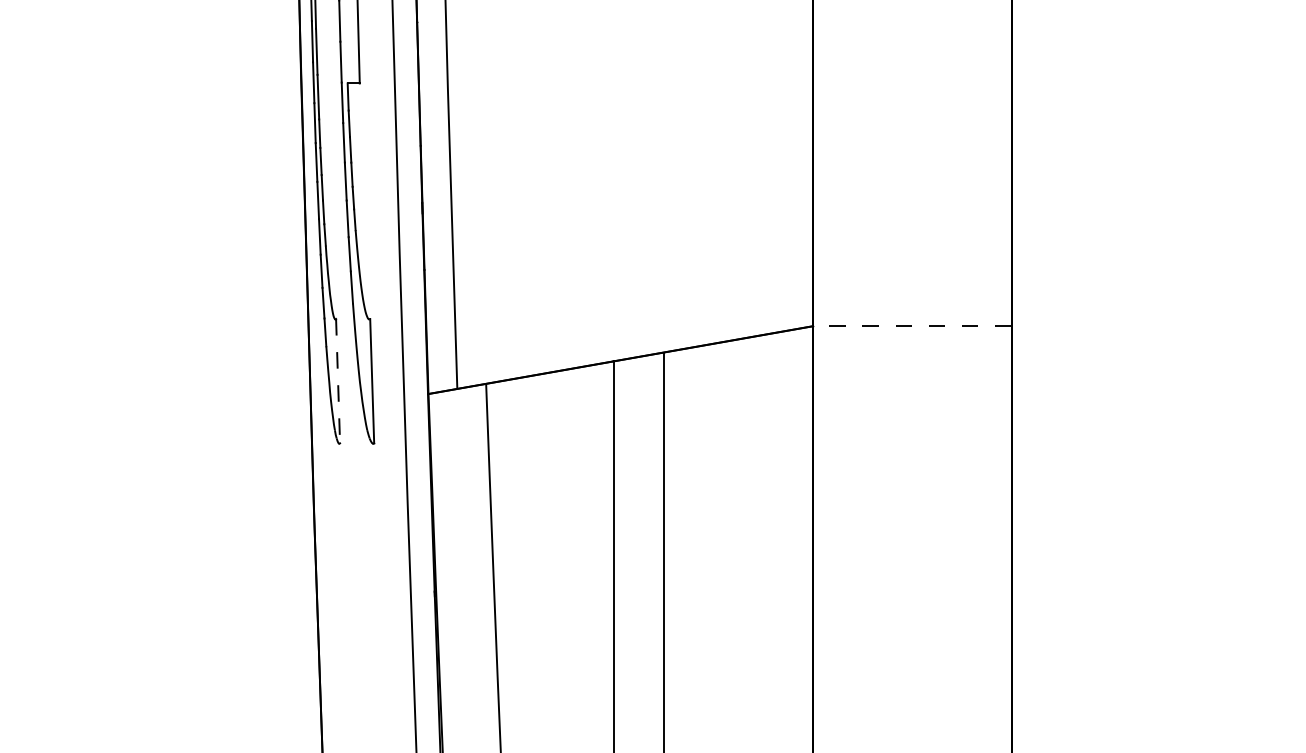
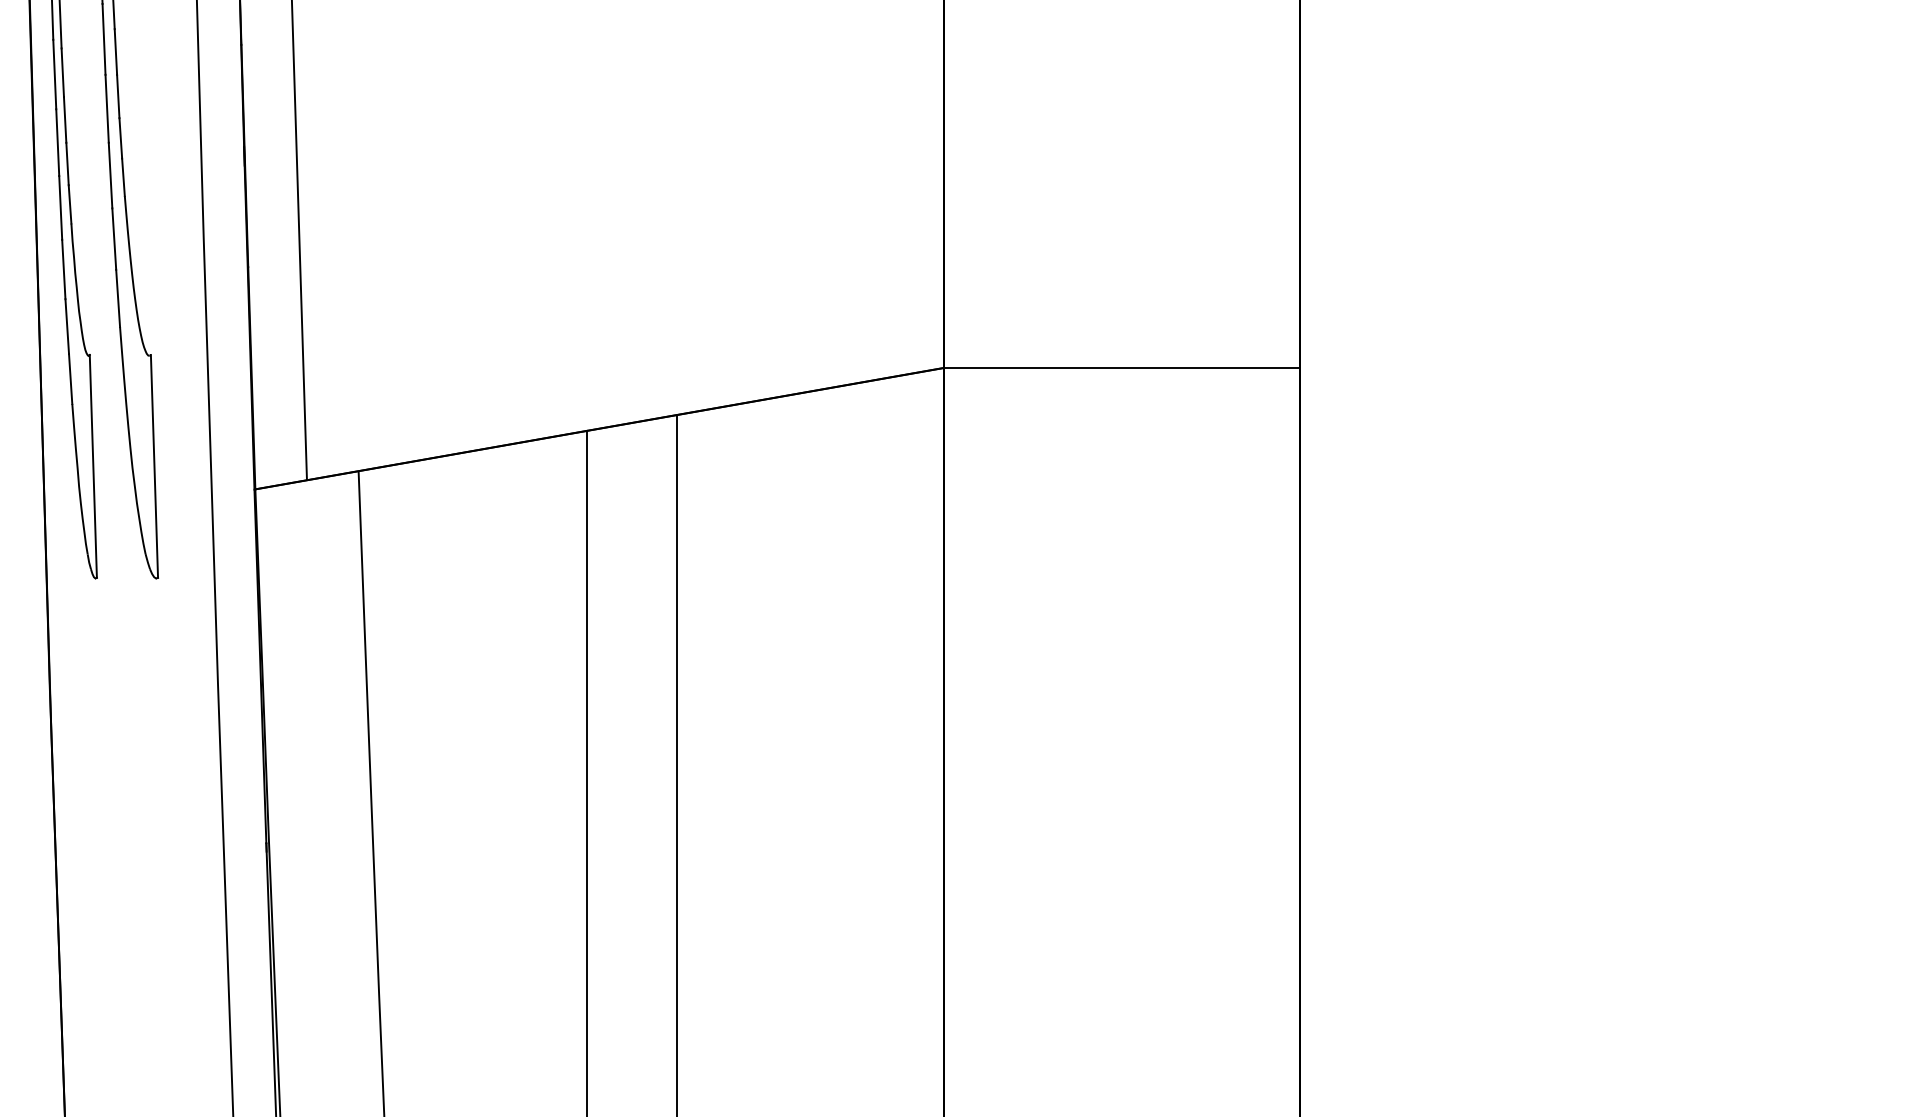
line: (911, 326) -> (1120, 368), dashed -> solid
line: (338, 381) -> (94, 466), dashed -> solid

